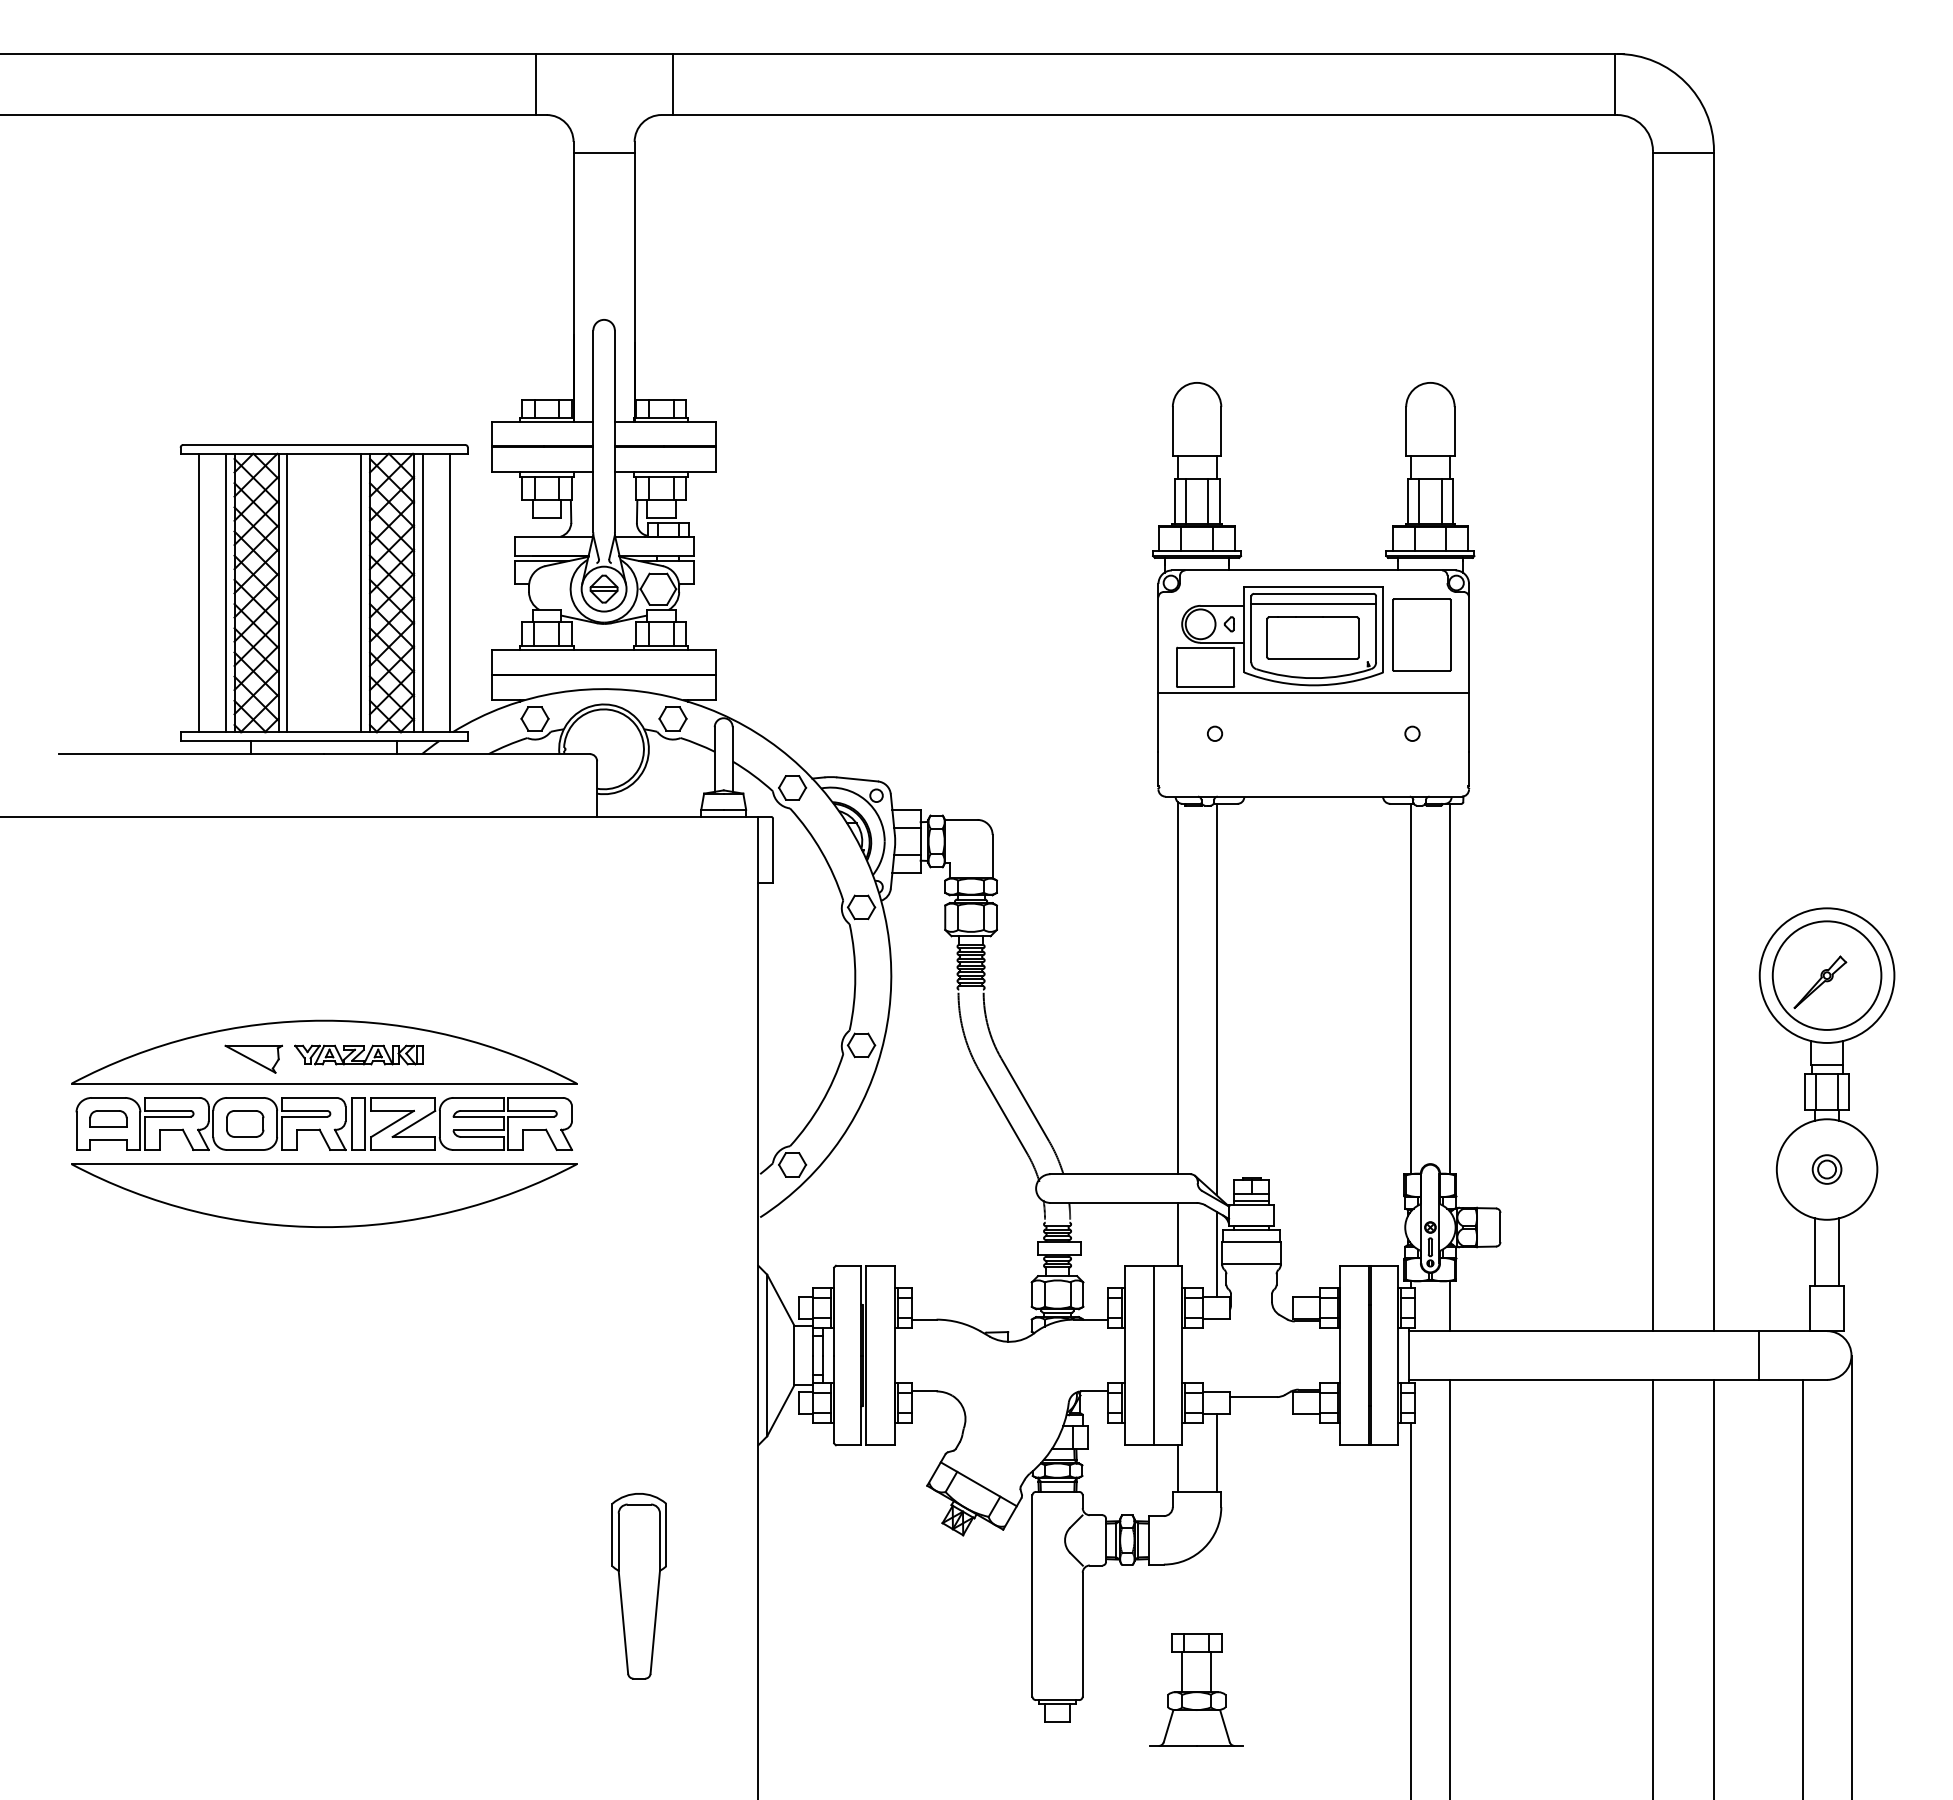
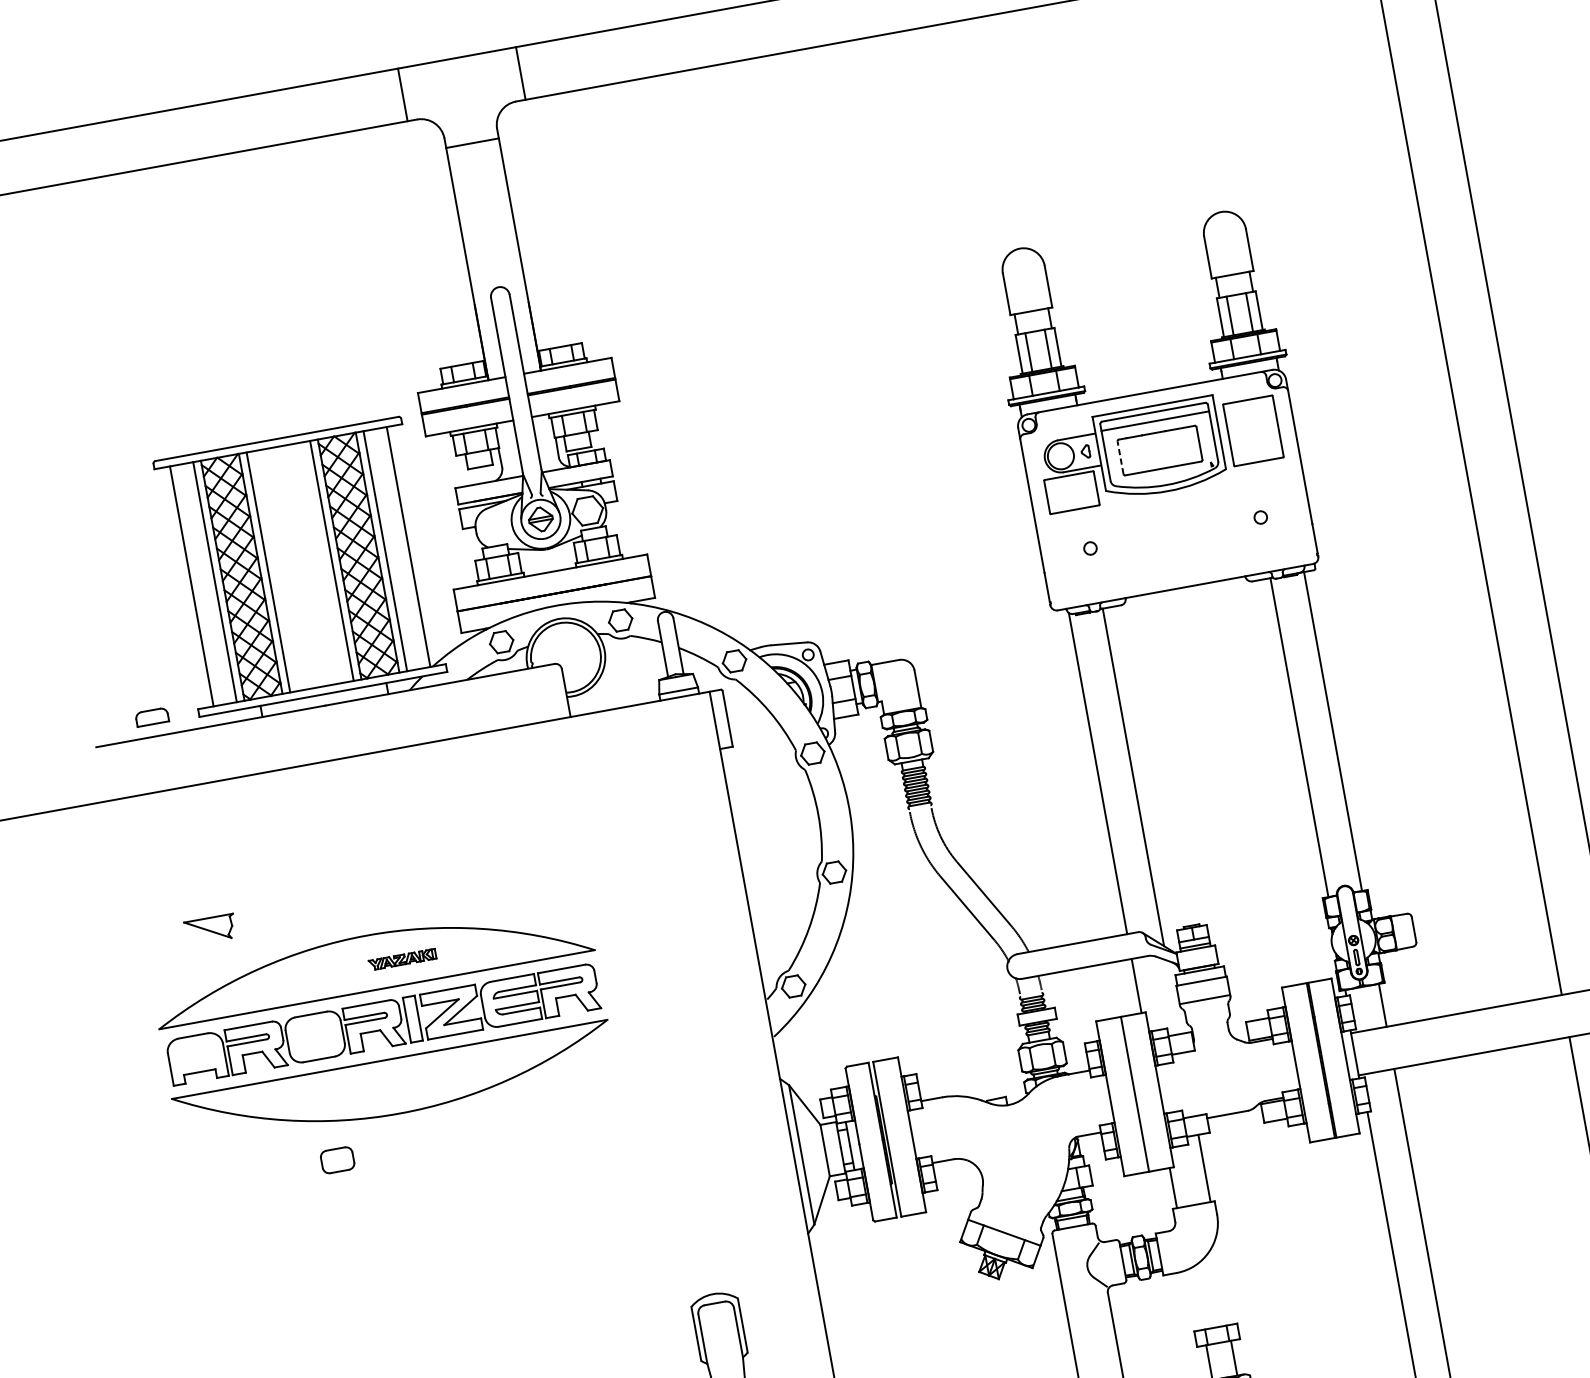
line: (1267, 638) -> (1120, 458), solid -> dashed
line: (1313, 693) -> (1169, 498), removed
part: (358, 1054) -> (402, 959), size x0.6
part: (253, 1058) -> (210, 929), moved
part: (108, 1118) -> (152, 716), moved
part: (245, 1123) -> (337, 1159), moved
line: (1216, 1254) -> (1173, 997), removed

